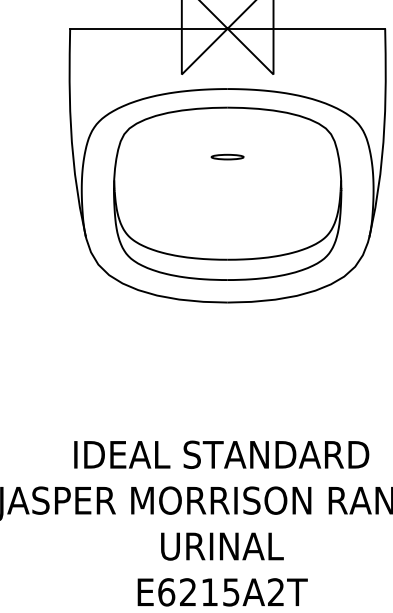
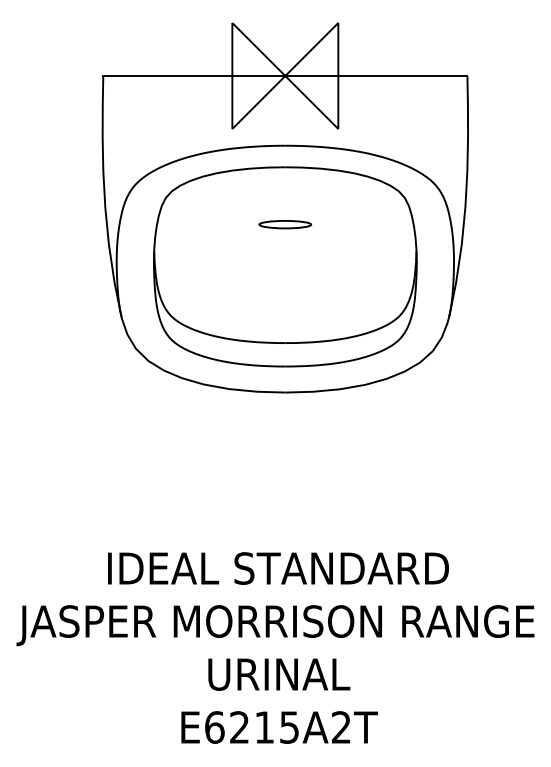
part: (227, 156) -> (285, 223), size x1.4

